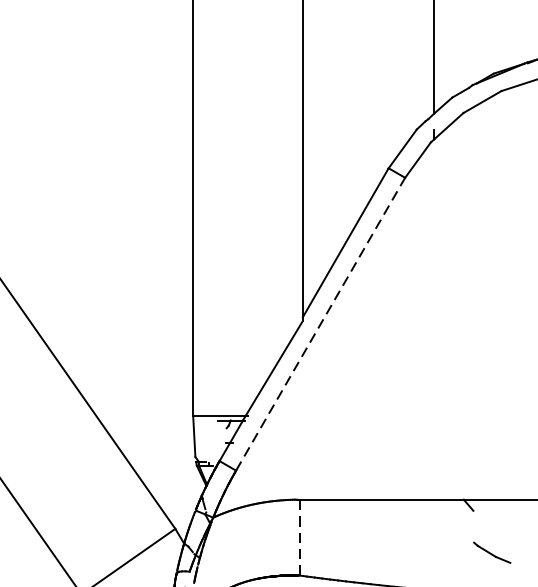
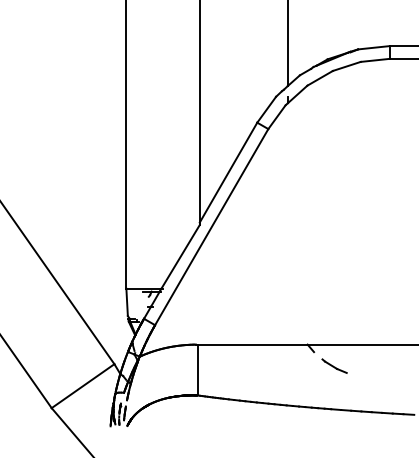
line: (320, 323) -> (211, 226), dashed -> solid
line: (299, 538) -> (197, 370), dashed -> solid
part: (492, 551) -> (334, 365), moved

